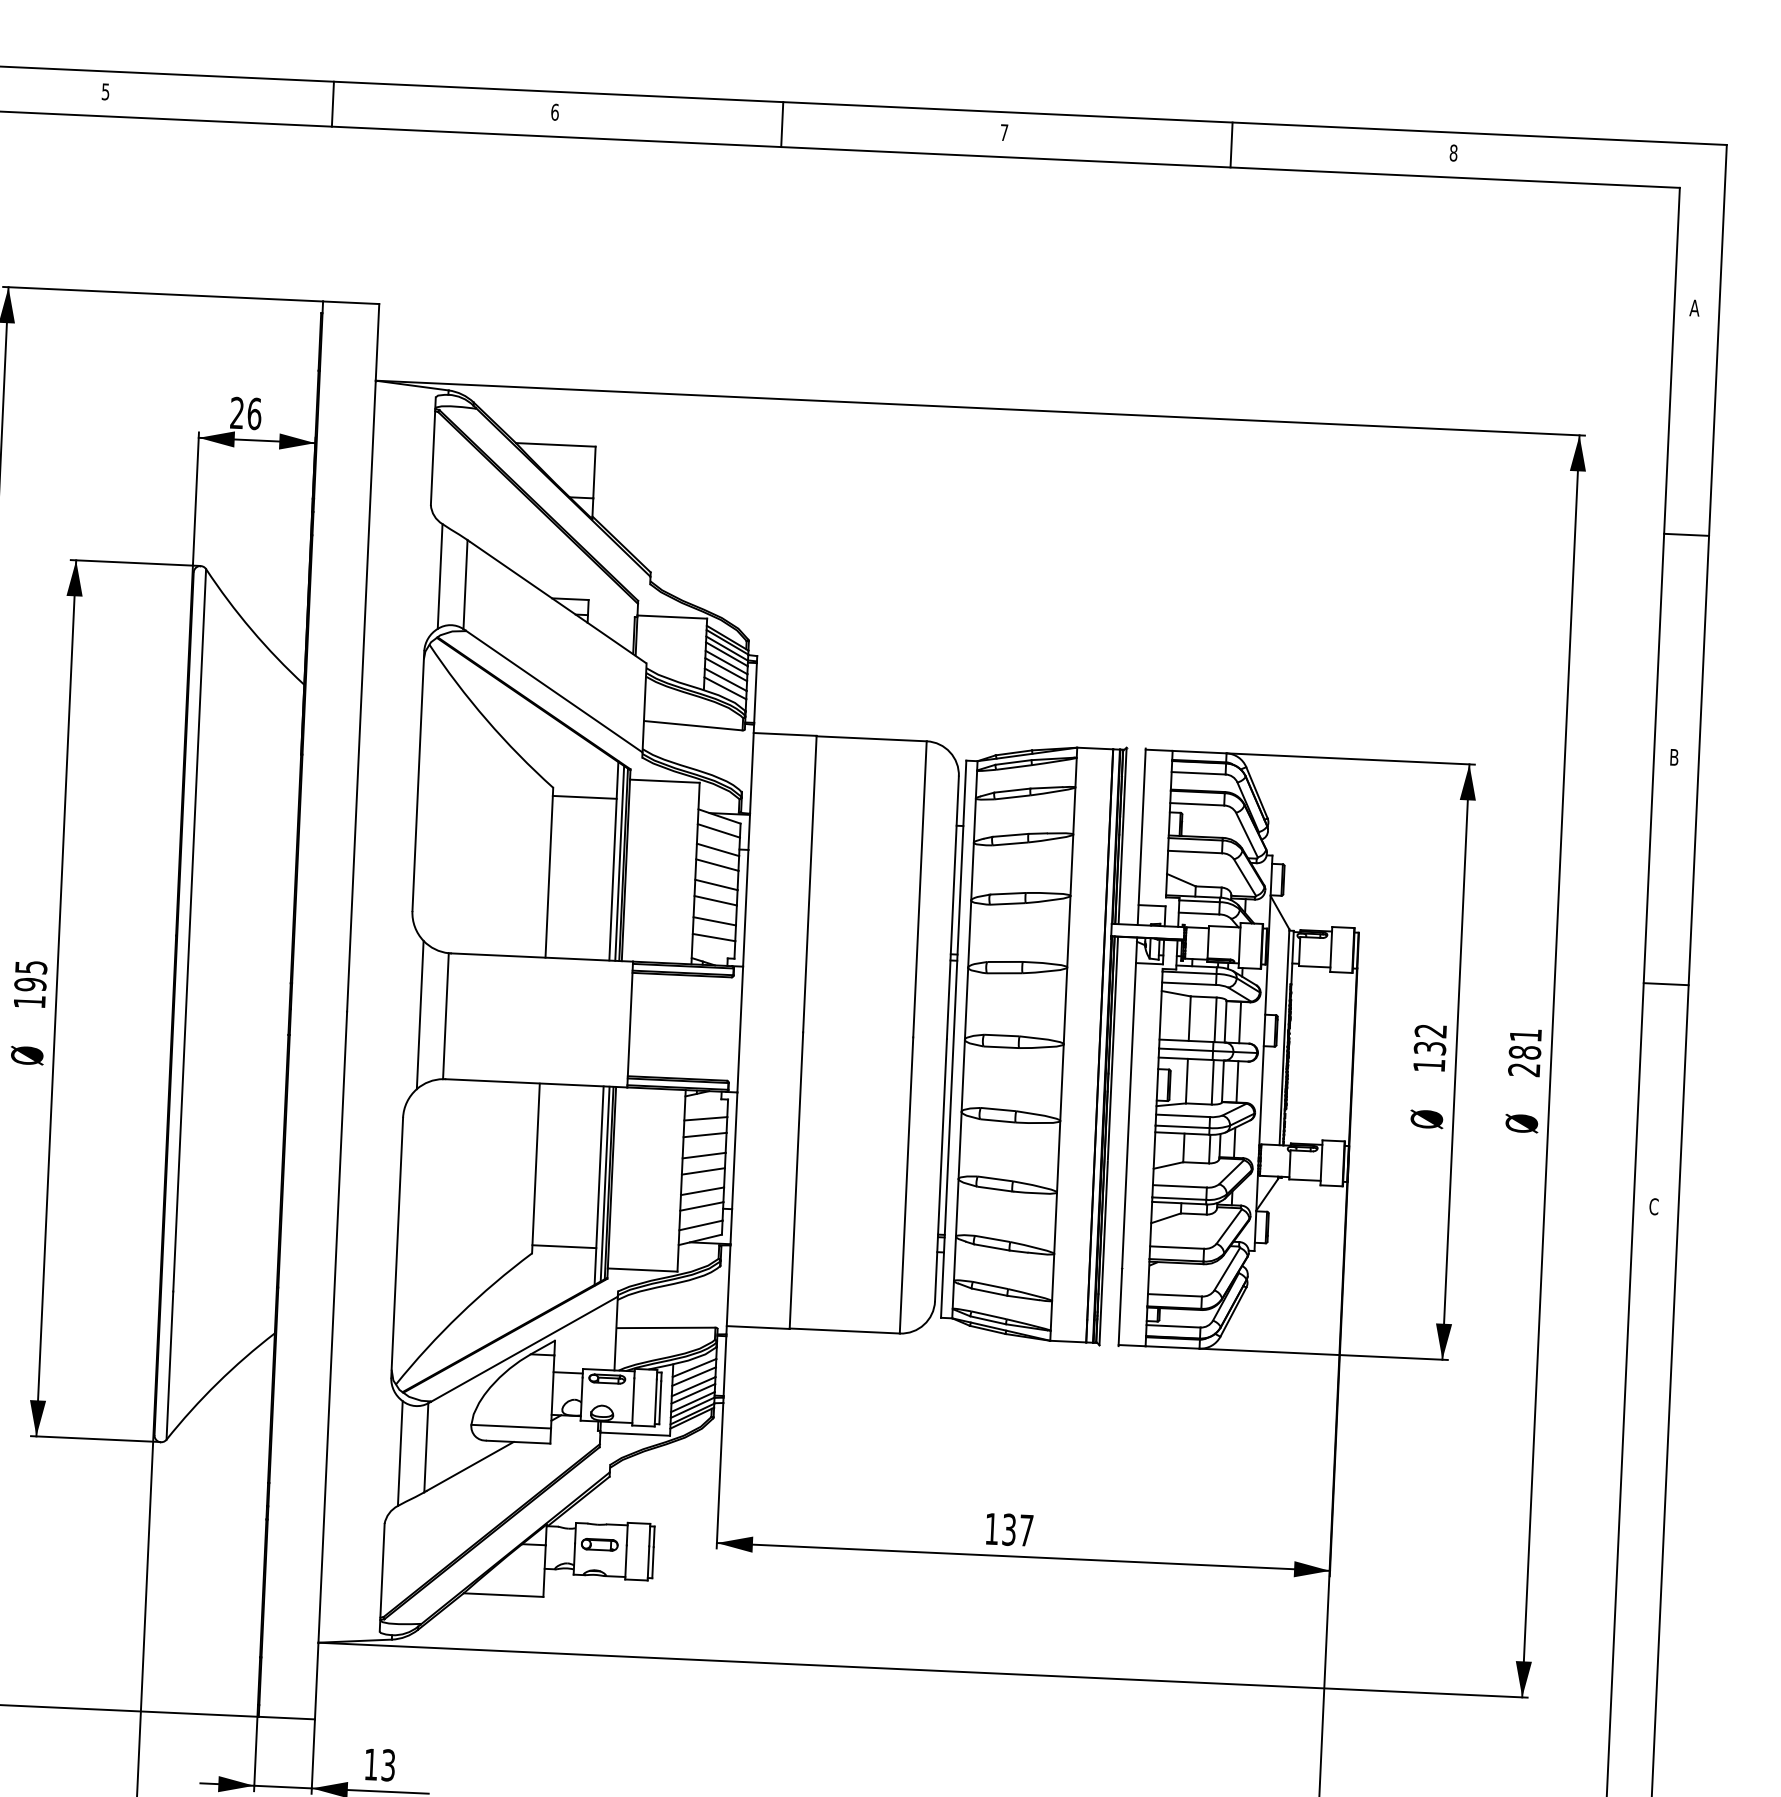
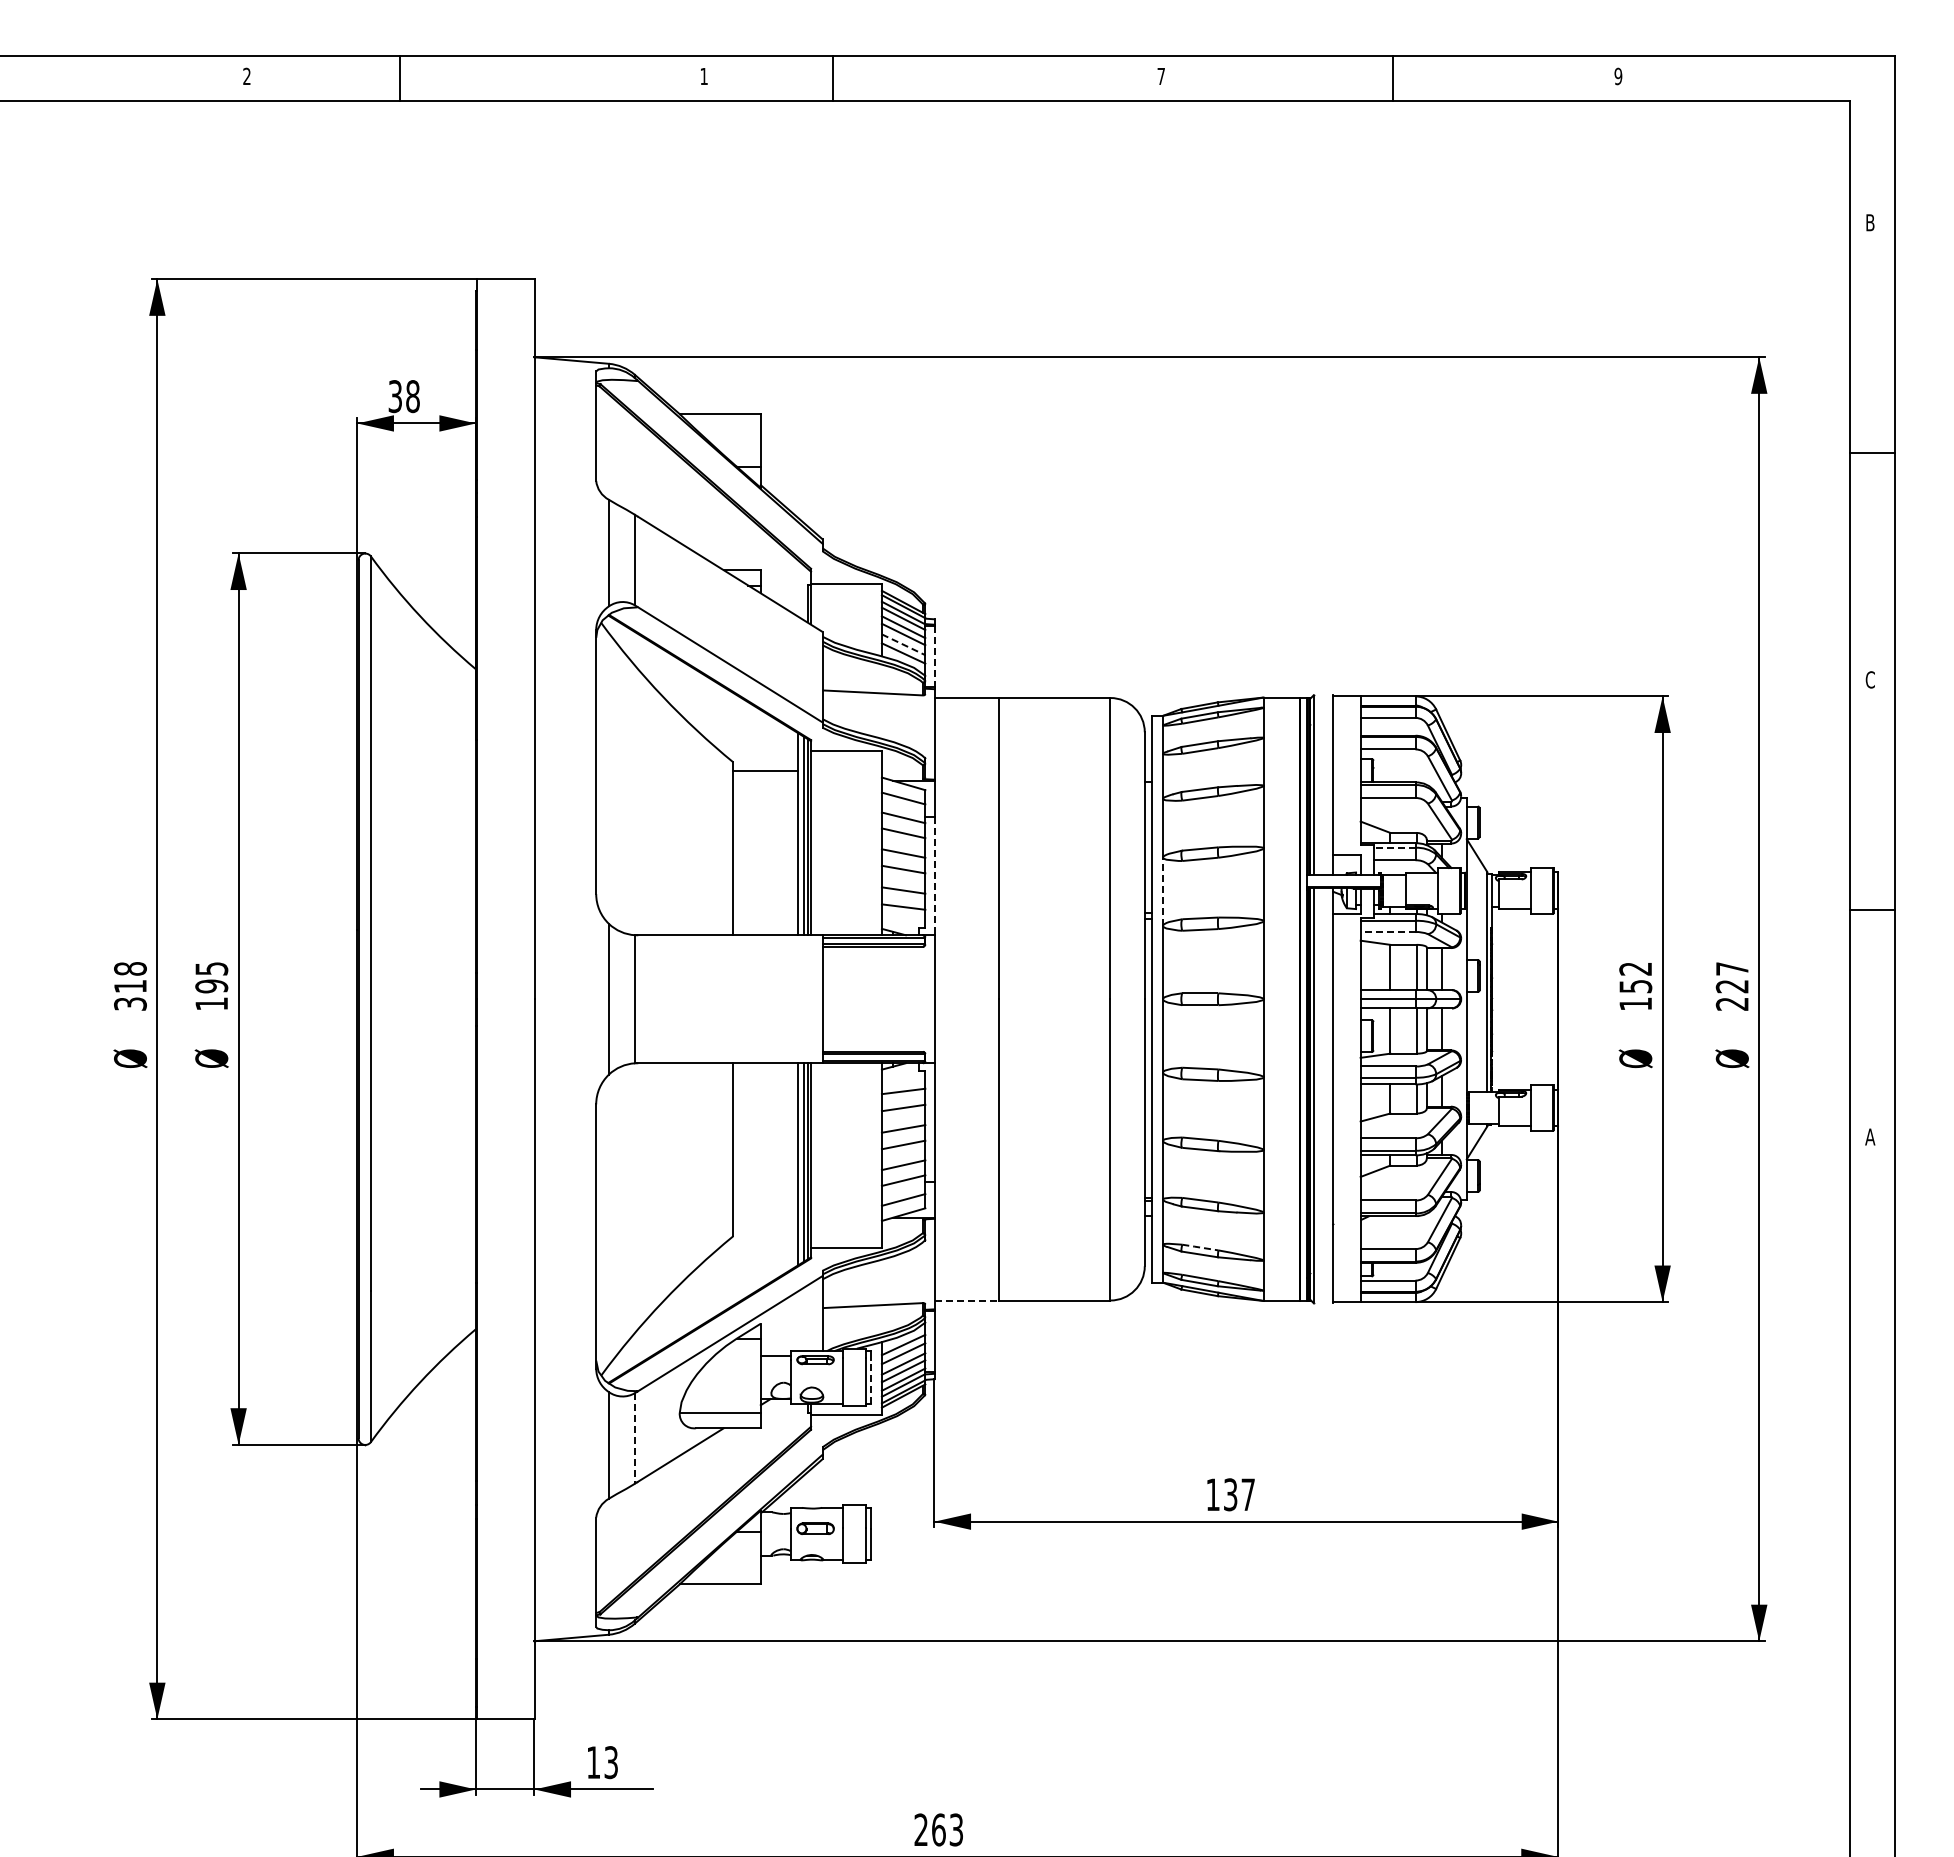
text: (105, 91) -> (246, 76), 5 -> 2
line: (333, 104) -> (400, 78), moved
text: (555, 112) -> (704, 76), 6 -> 1
line: (782, 124) -> (833, 78), moved
text: (1453, 153) -> (1618, 76), 8 -> 9
text: (1694, 307) -> (1870, 222), A -> B
text: (245, 413) -> (403, 396), 26 -> 38
line: (726, 680) -> (904, 645), solid -> dashed
line: (755, 693) -> (934, 657), solid -> dashed
text: (1673, 756) -> (1869, 679), B -> C
line: (1199, 900) -> (1394, 847), solid -> dashed
line: (745, 908) -> (934, 876), solid -> dashed
line: (970, 933) -> (1163, 891), solid -> dashed
line: (1188, 984) -> (1387, 932), solid -> dashed
text: (1524, 1043) -> (1731, 977), 281 -> 227
text: (1429, 1048) -> (1635, 986), 132 -> 152
text: (1654, 1206) -> (1870, 1136), C -> A
line: (563, 1246) -> (765, 1227), removed
line: (989, 1285) -> (1199, 1247), solid -> dashed
line: (758, 1327) -> (966, 1300), solid -> dashed
line: (660, 1402) -> (870, 1381), solid -> dashed
line: (426, 1447) -> (635, 1438), solid -> dashed

